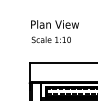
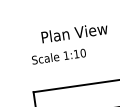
text: (54, 24) -> (73, 33), moved

